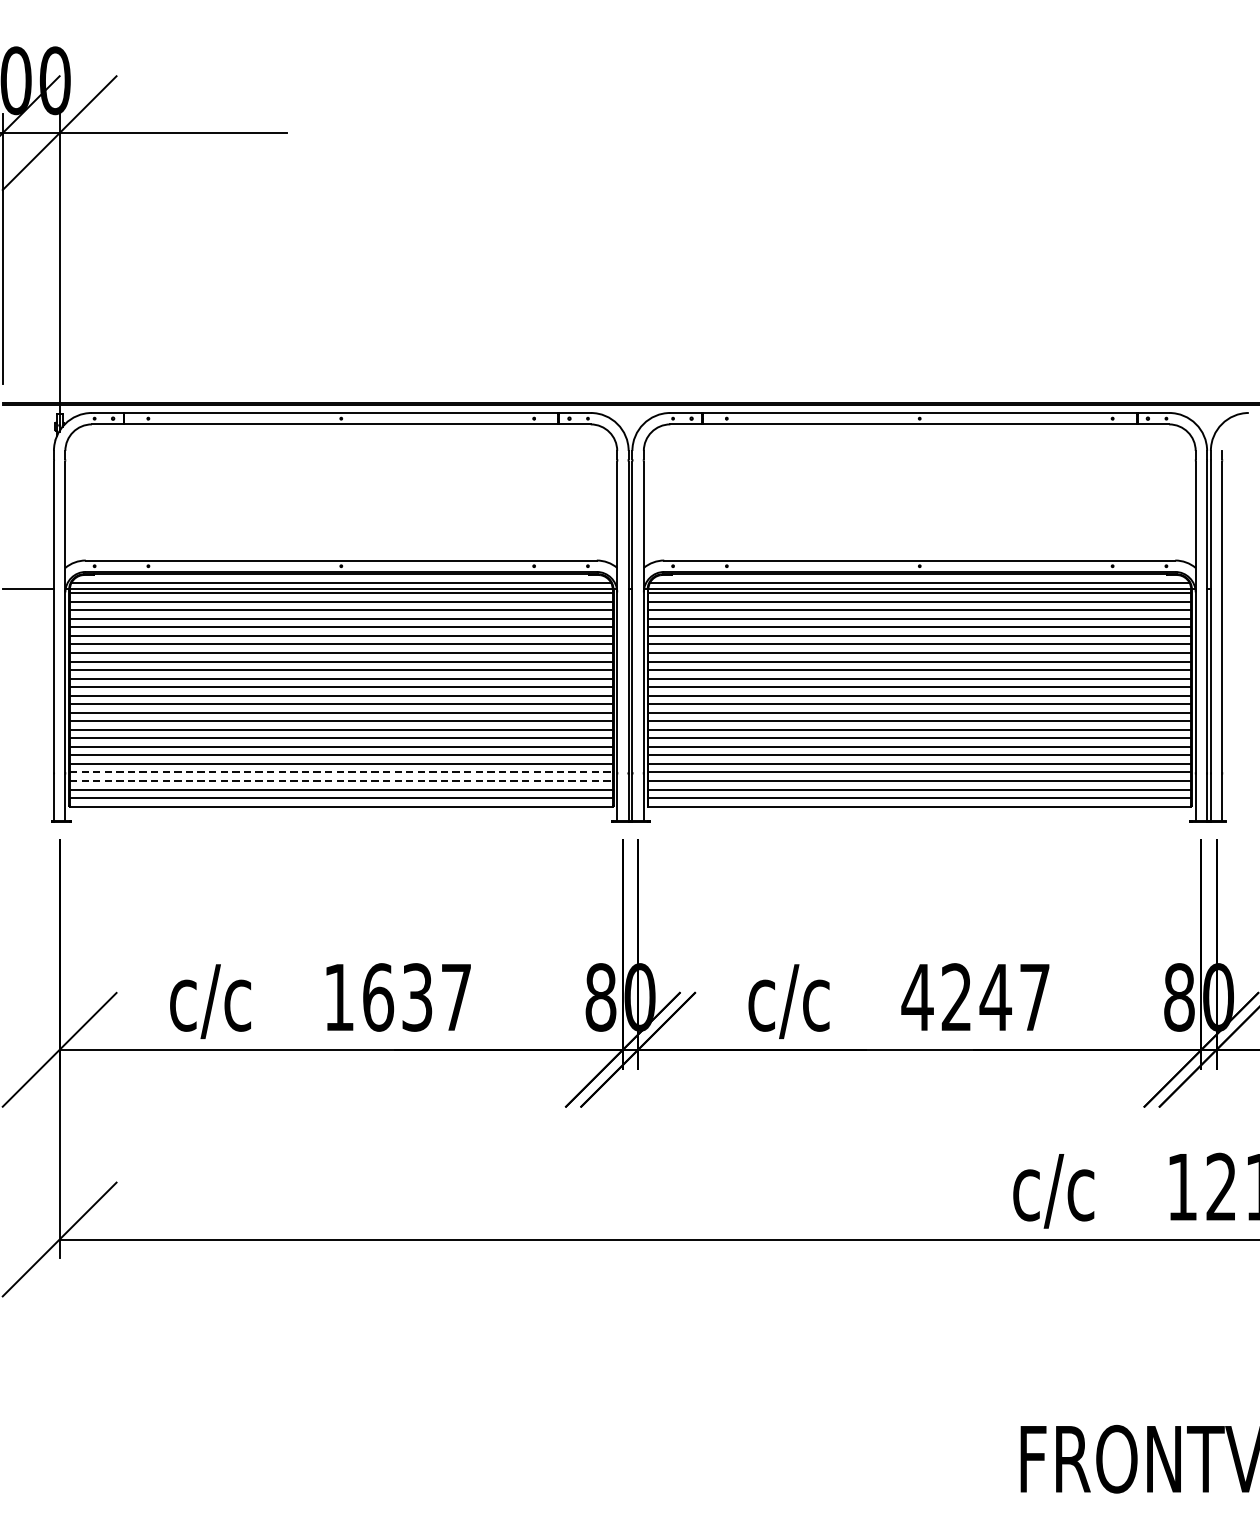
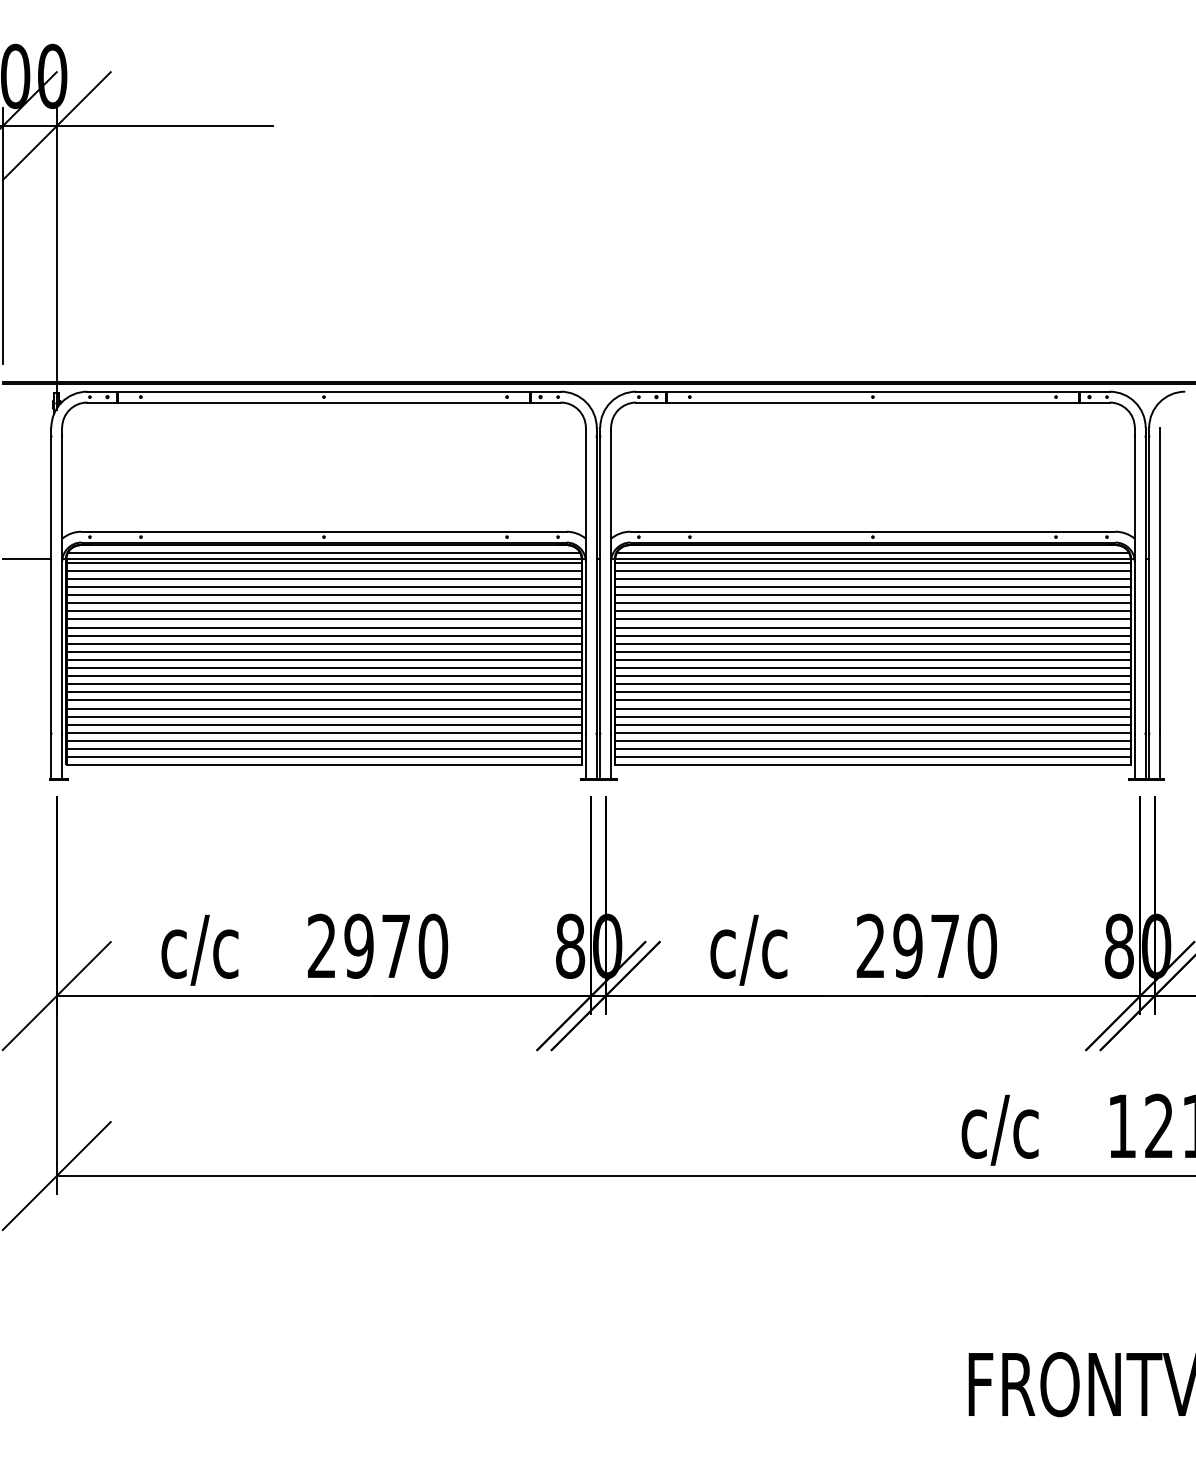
line: (341, 772) -> (324, 732), dashed -> solid
line: (341, 780) -> (324, 740), dashed -> solid
text: (398, 996) -> (378, 945), 1637 -> 2970
text: (975, 996) -> (925, 945), 4247 -> 2970

